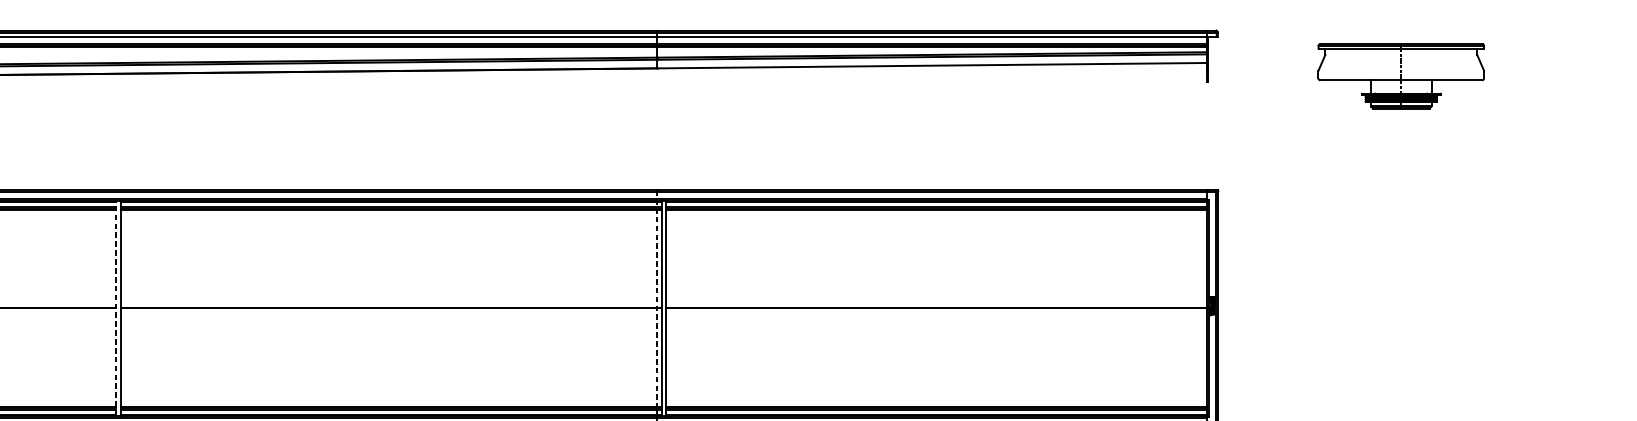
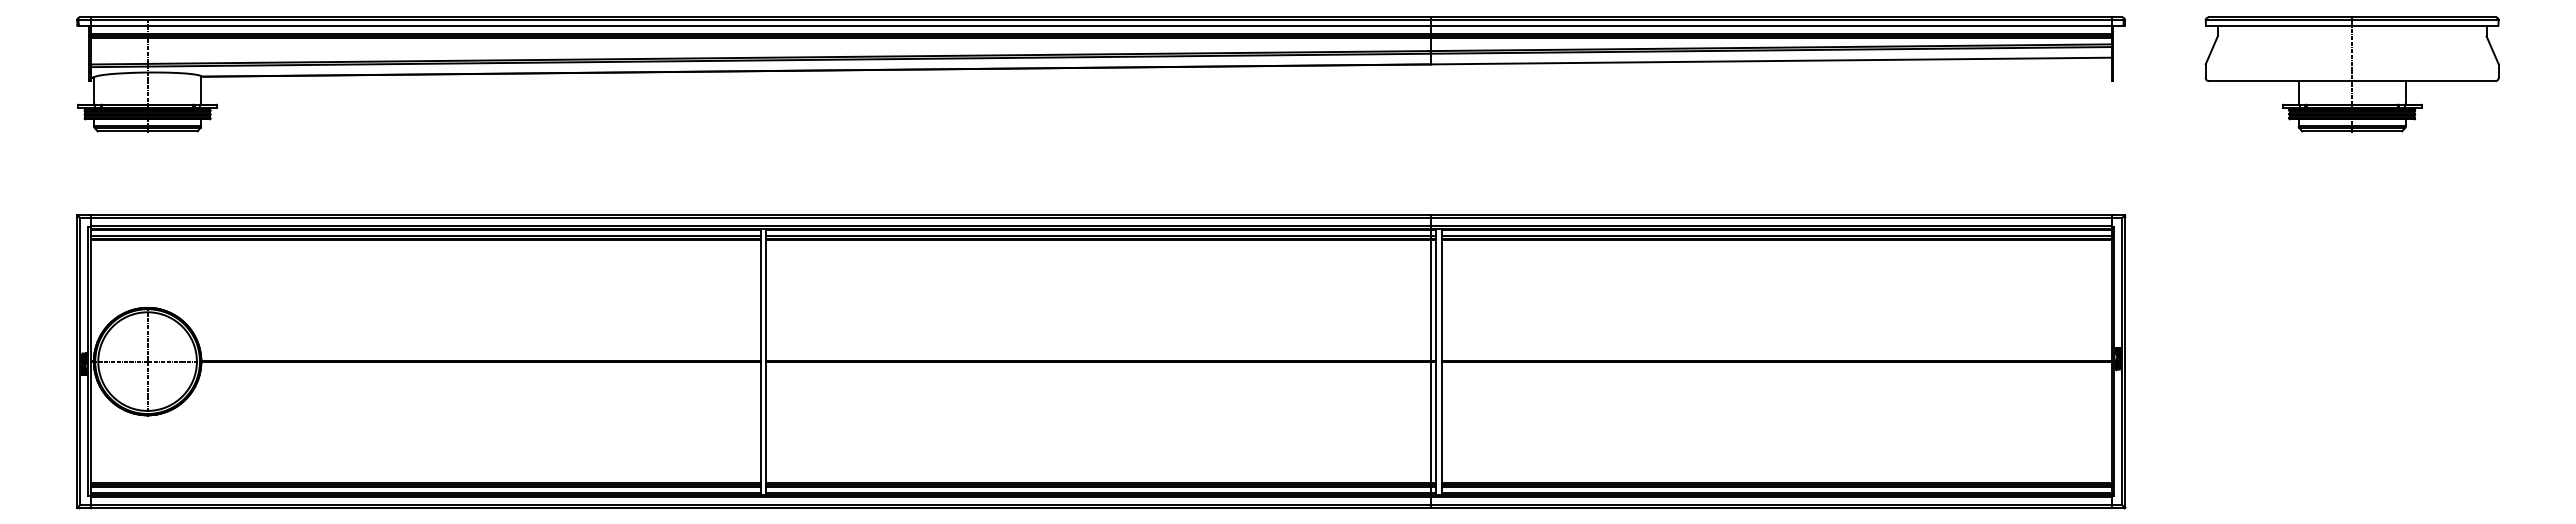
part: (1400, 76) -> (2351, 74), size x1.43
line: (657, 298) -> (1430, 349), dashed -> solid
line: (116, 308) -> (760, 361), dashed -> solid

